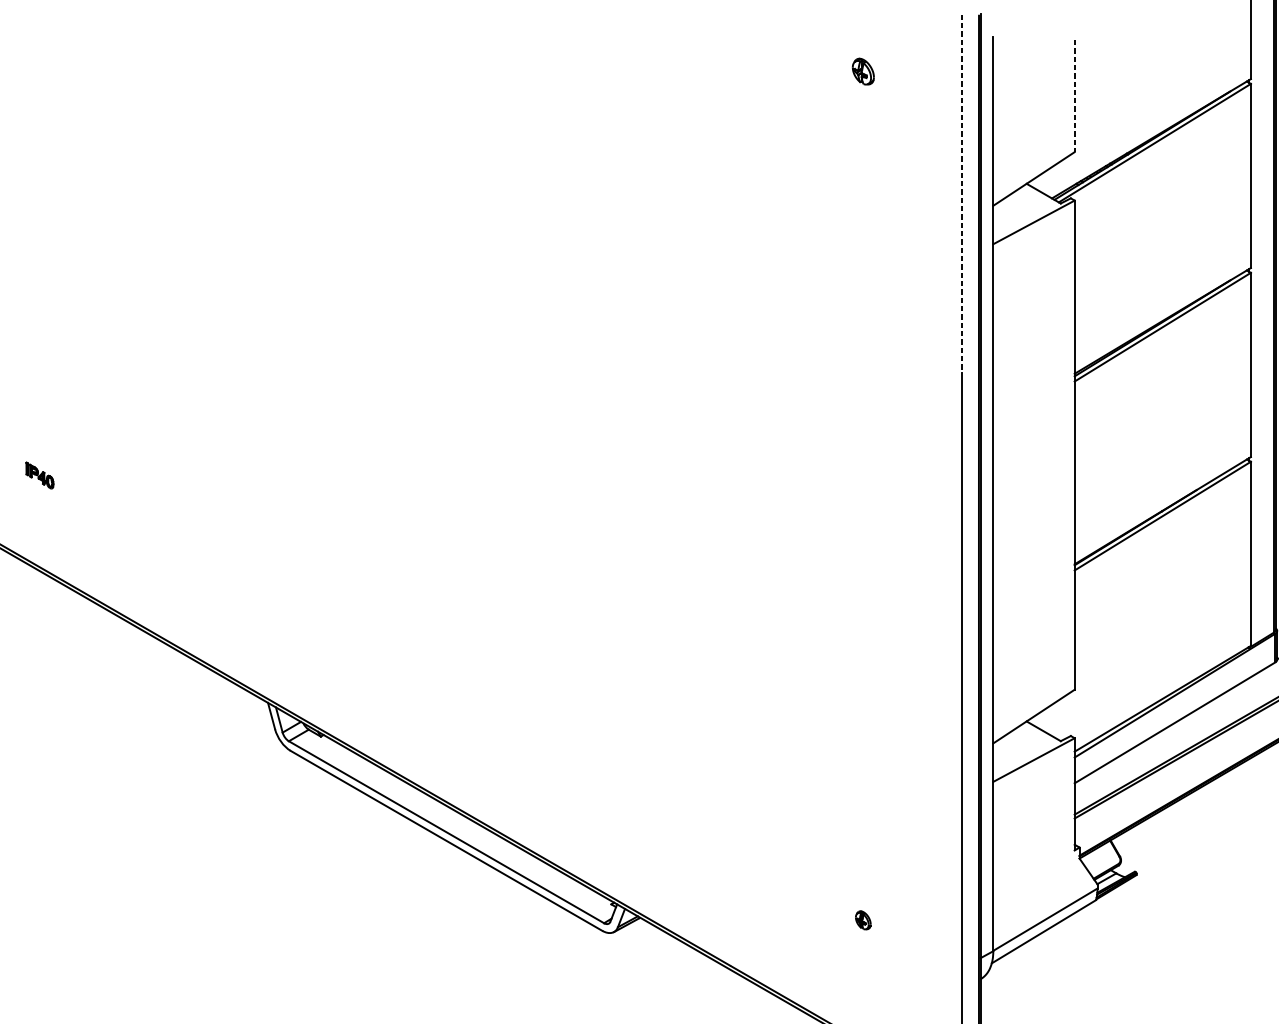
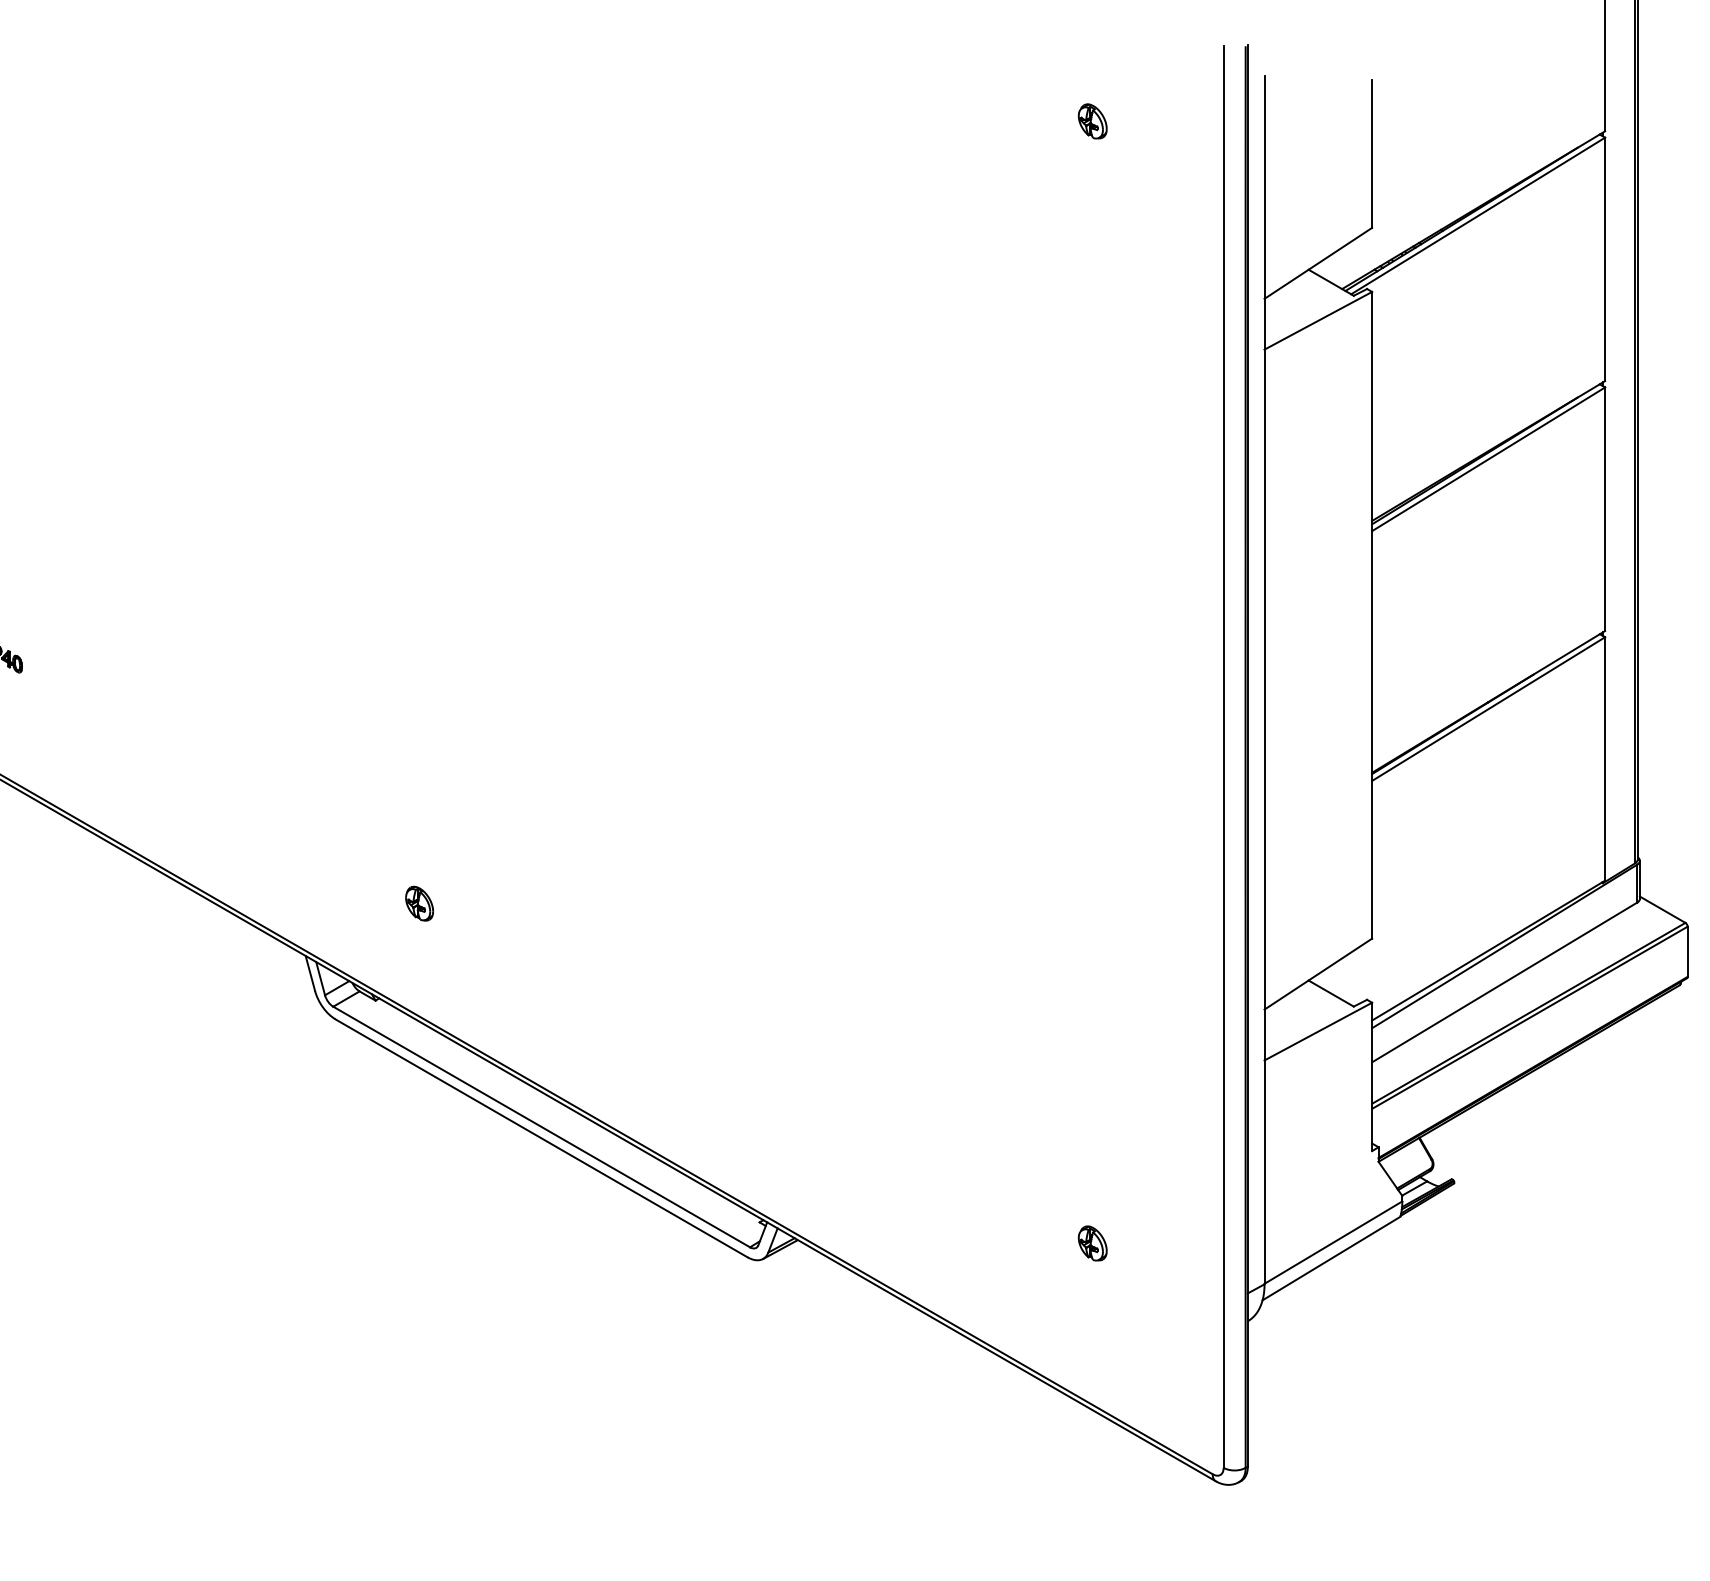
line: (1074, 96) -> (1372, 154), dashed -> solid
line: (962, 194) -> (1223, 283), dashed -> solid
part: (354, 663) -> (419, 903), added
part: (863, 920) -> (1092, 1243), size x1.43

